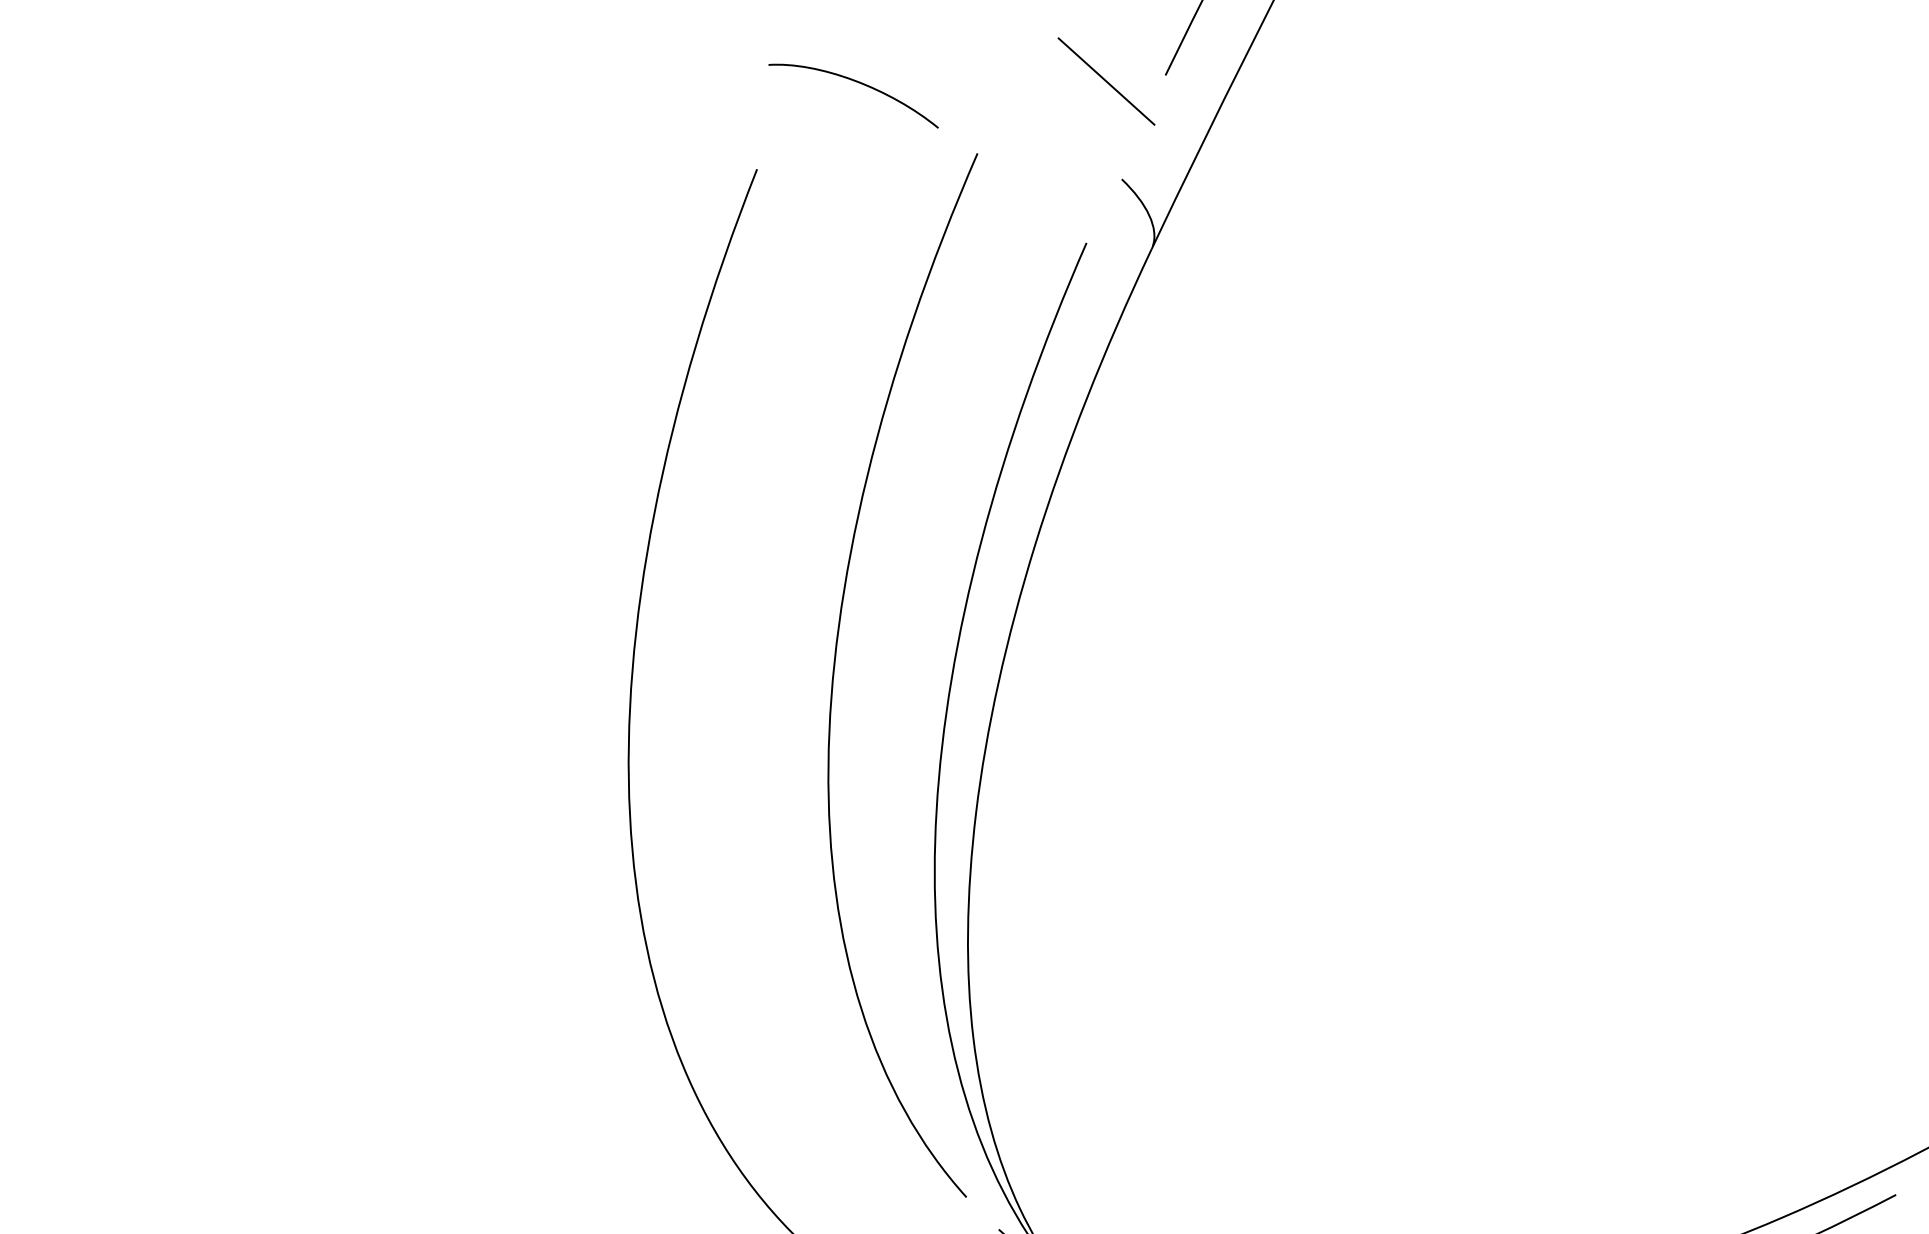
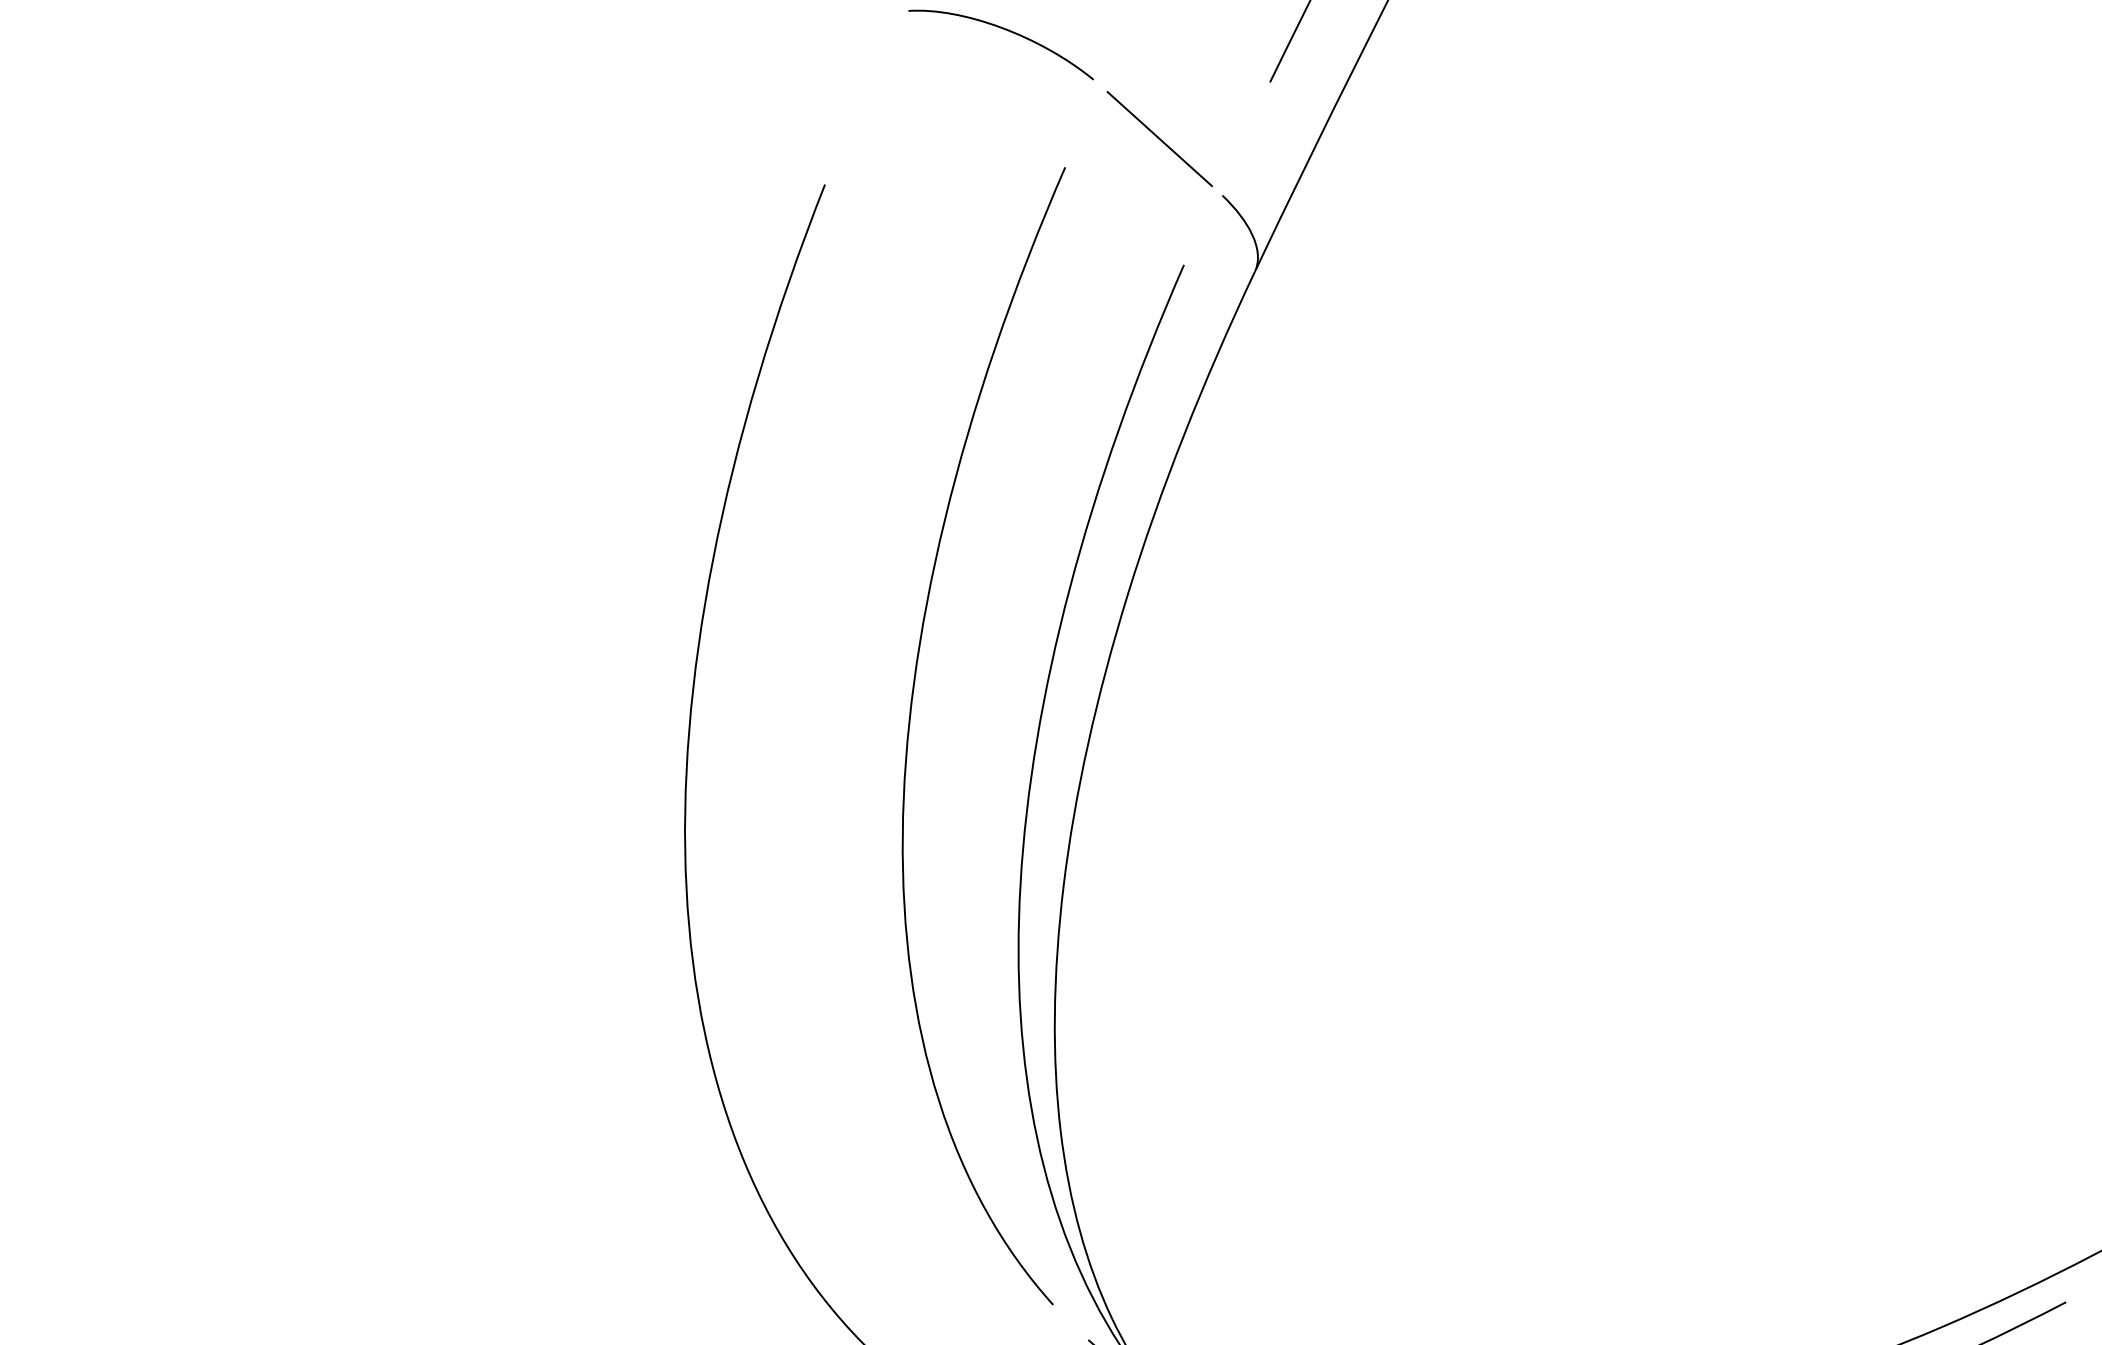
line: (1106, 81) -> (1159, 138), moved
curve: (857, 82) -> (1005, 30), moved

